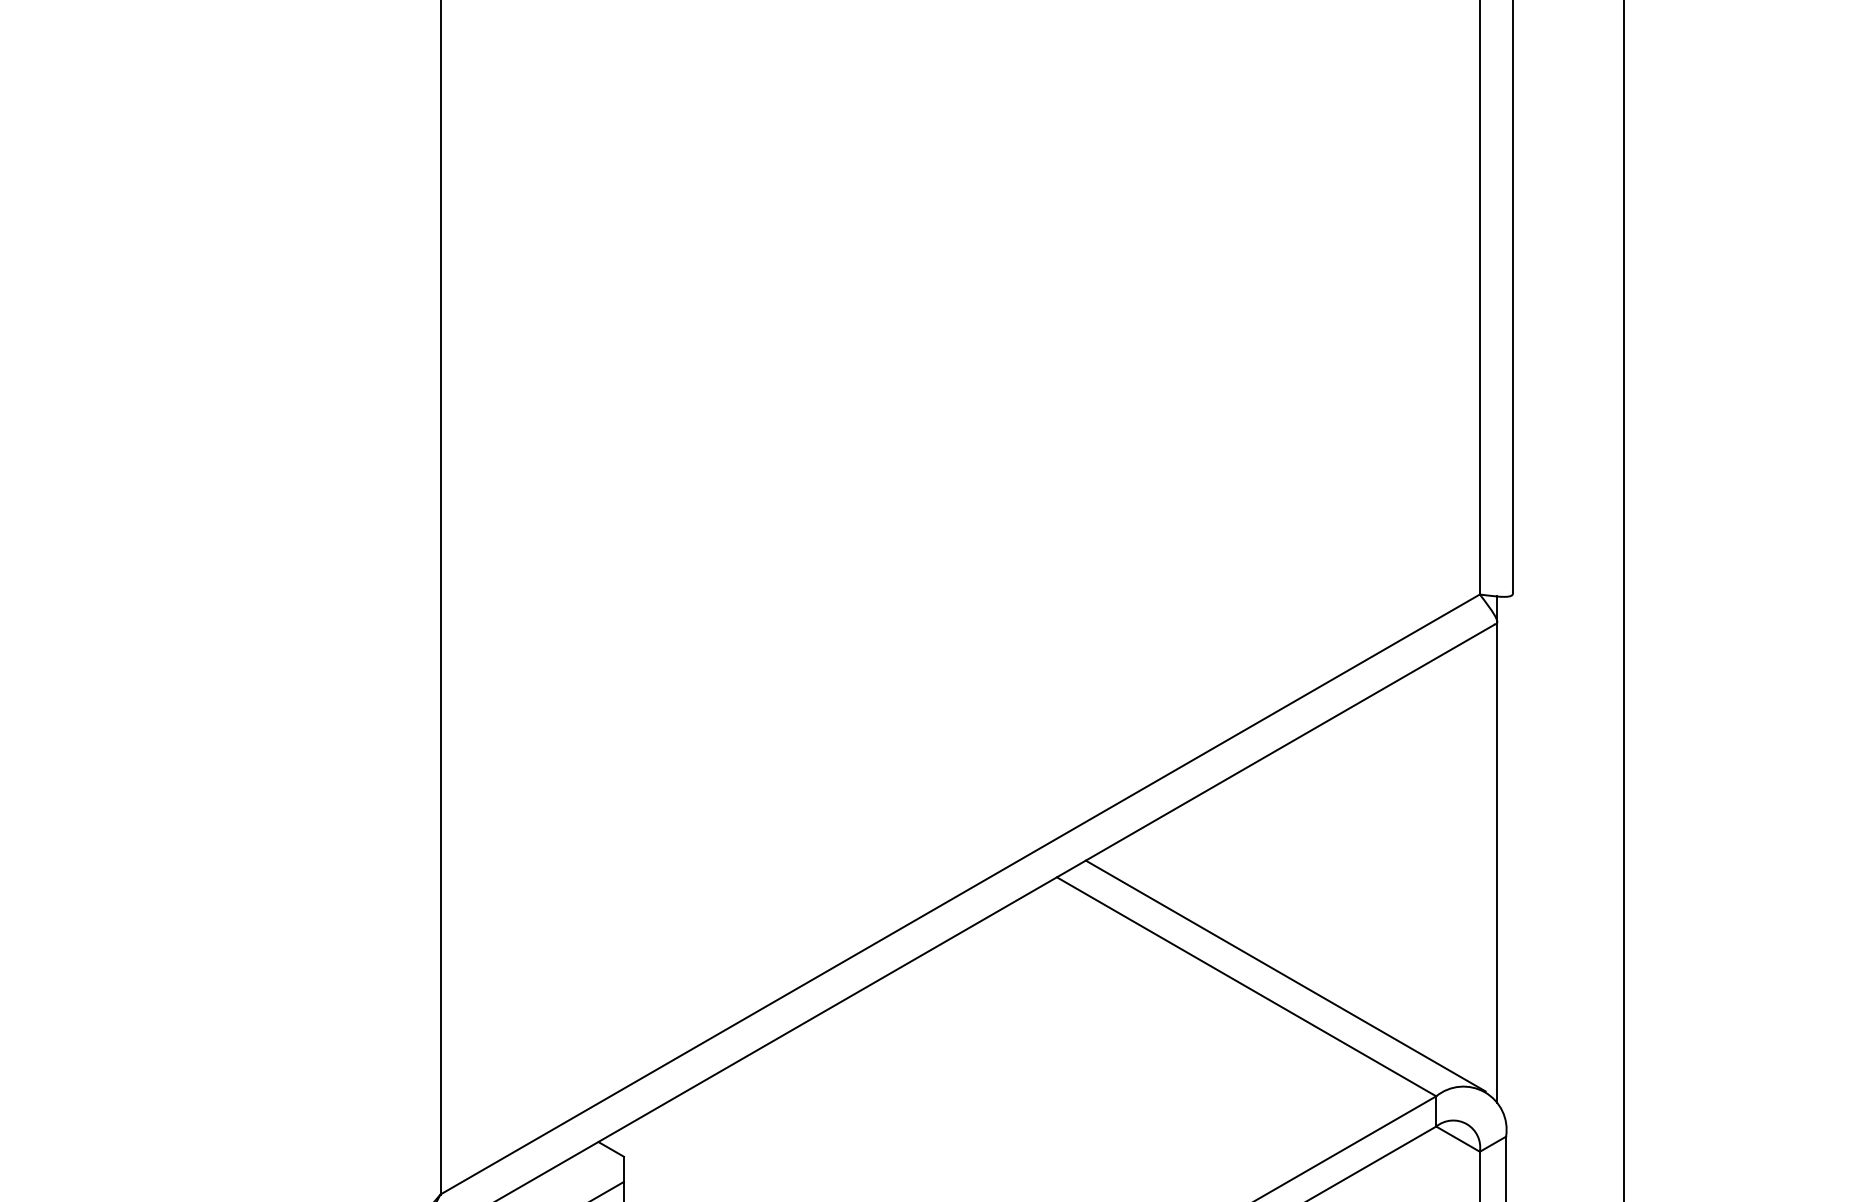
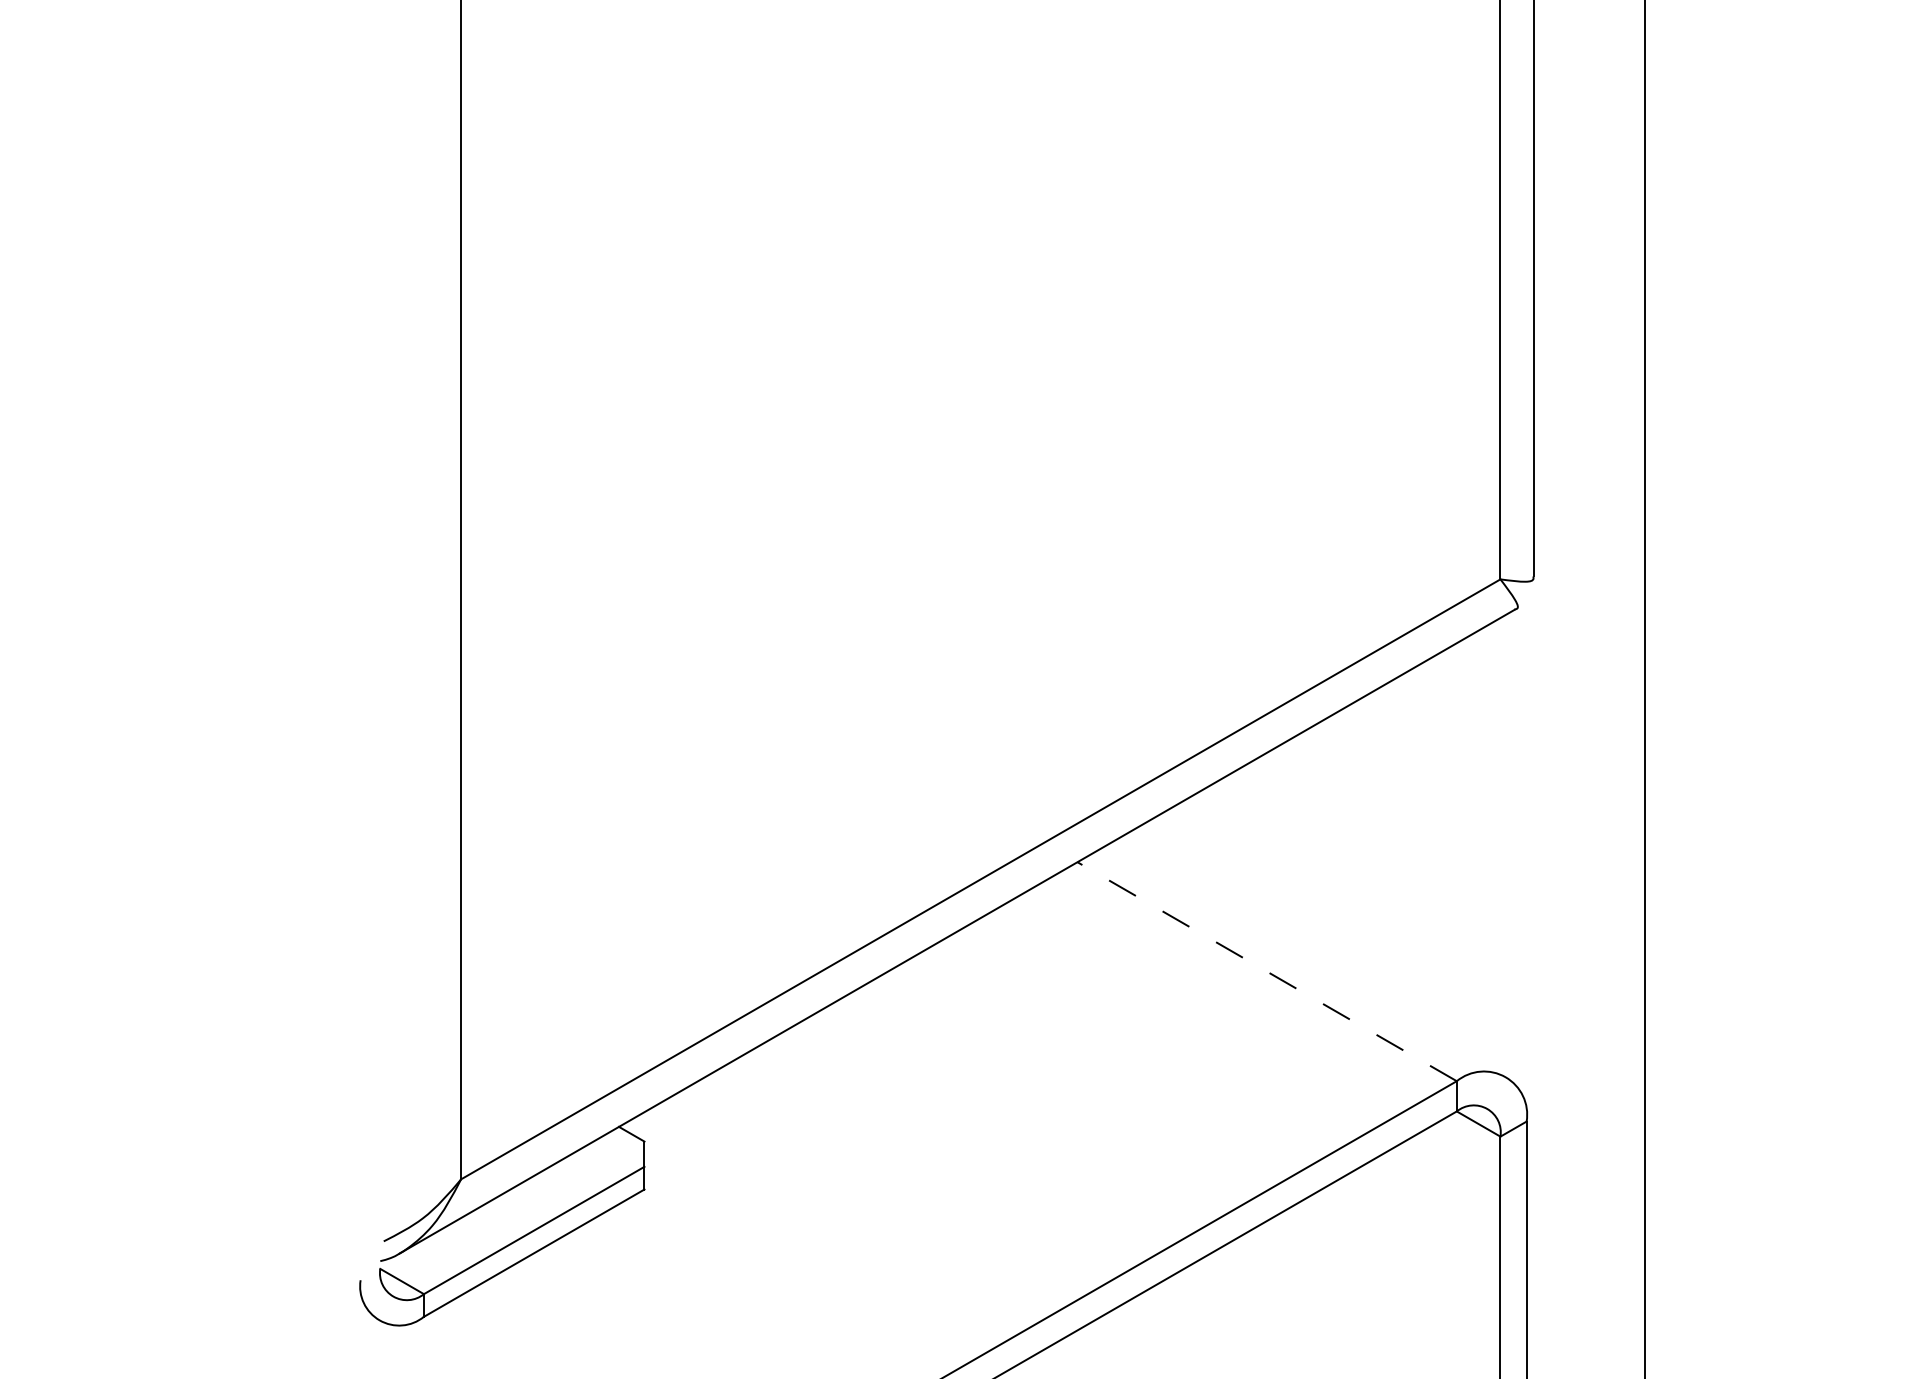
line: (1496, 848) -> (1517, 833), removed
line: (1285, 975) -> (1306, 960), removed
line: (1246, 986) -> (1267, 971), solid -> dashed

